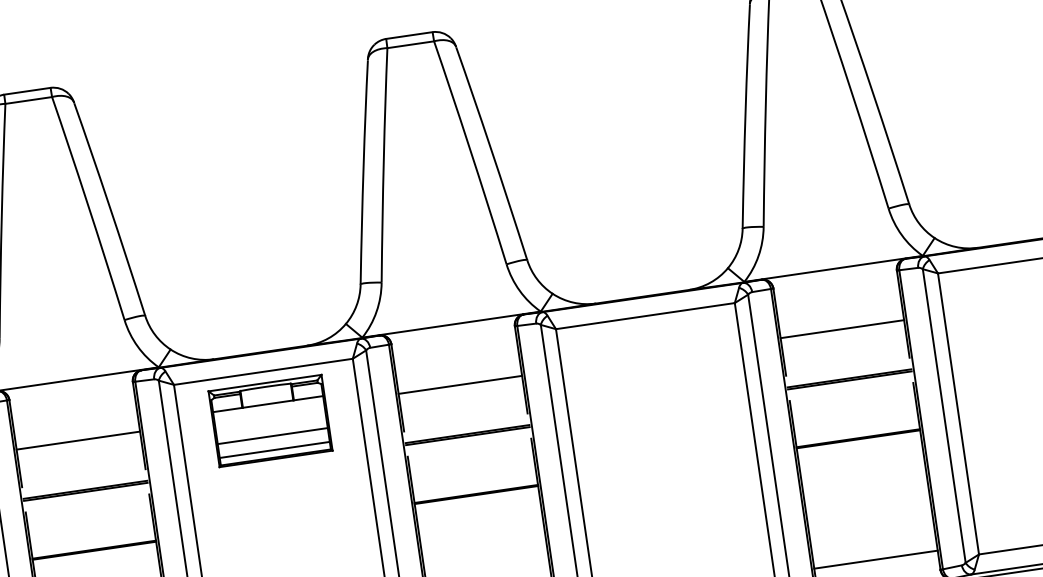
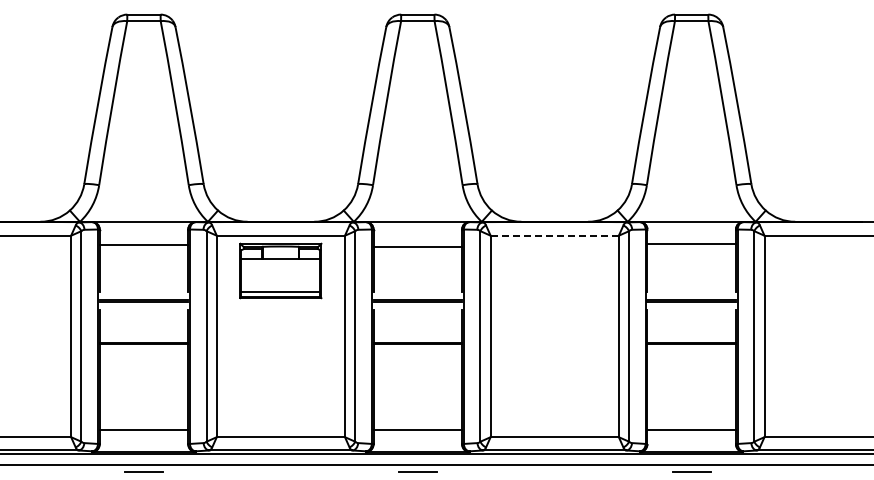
line: (645, 315) -> (554, 235), solid -> dashed
line: (842, 329) -> (691, 244), moved
line: (460, 385) -> (417, 247), moved
line: (272, 435) -> (280, 281), removed
line: (77, 441) -> (143, 245), moved

